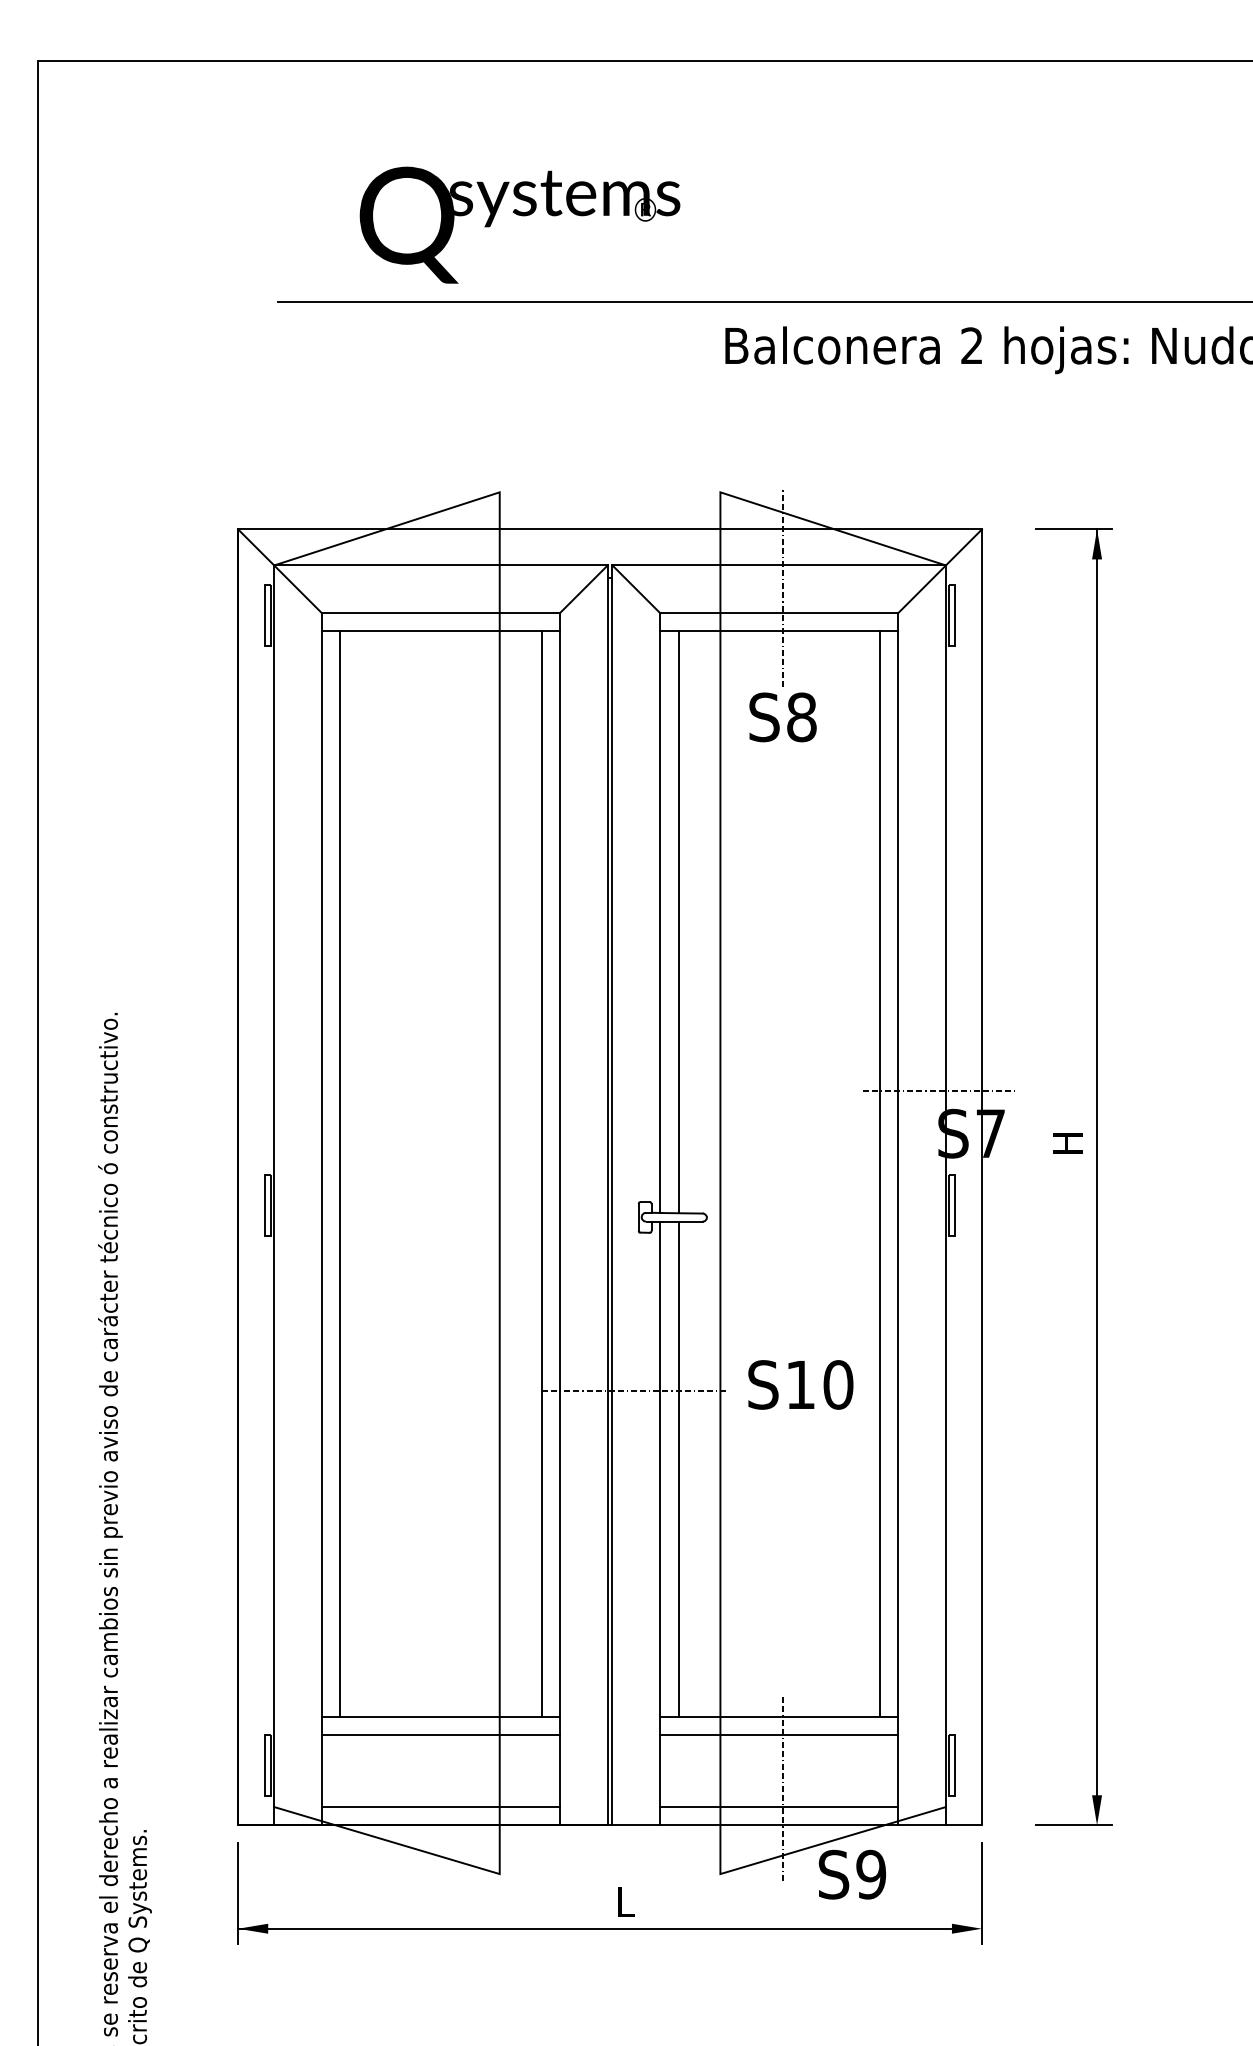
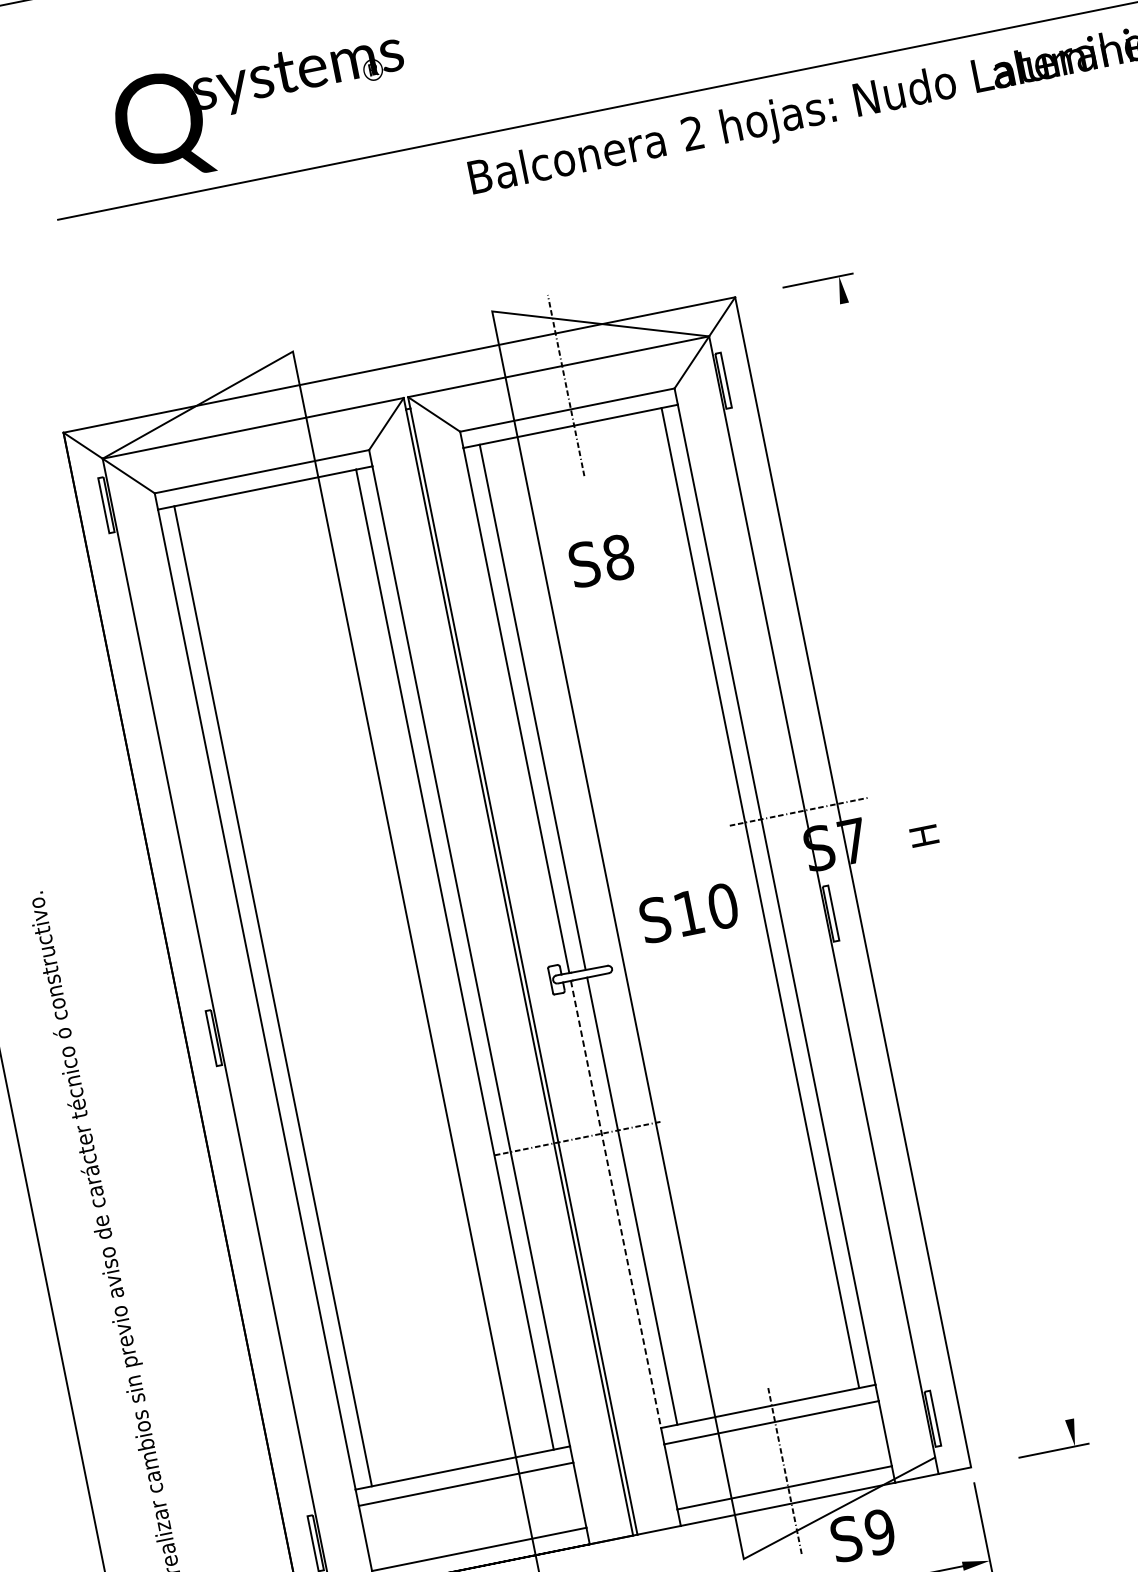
text: (782, 717) -> (600, 561), moved
line: (1097, 1162) -> (954, 847), removed
text: (800, 1384) -> (688, 912), moved
line: (660, 1469) -> (616, 1204), solid -> dashed

